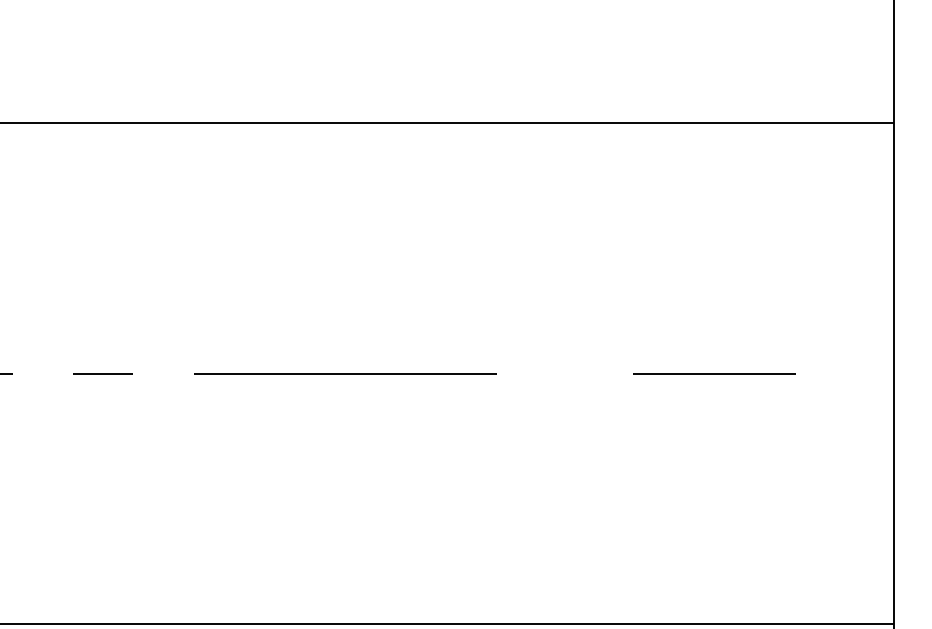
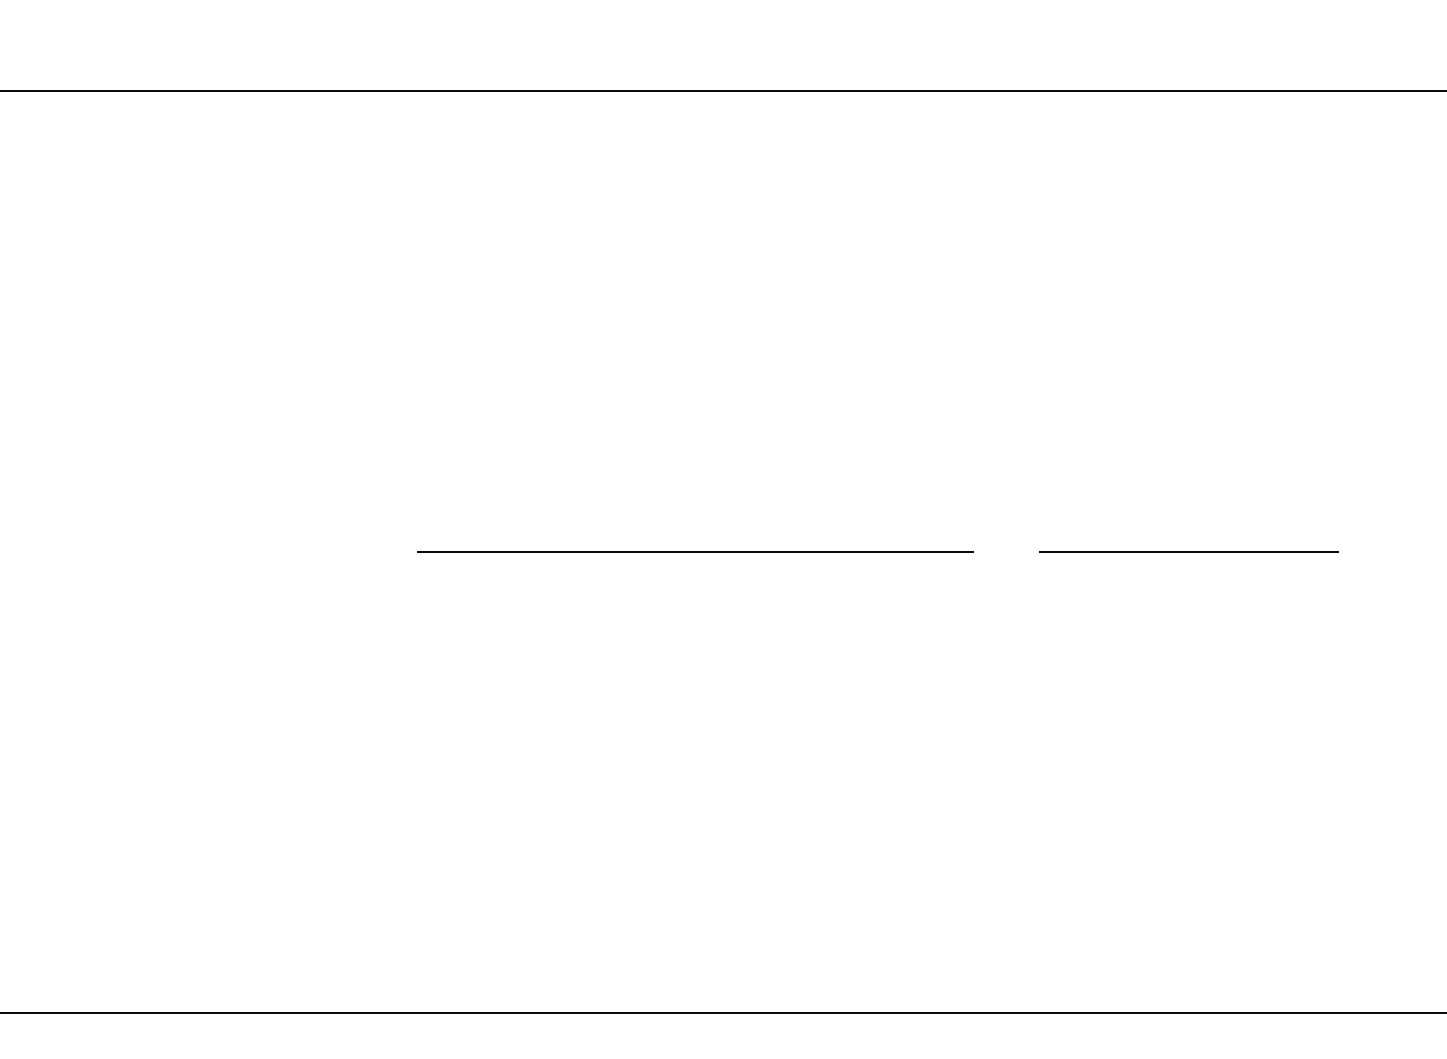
line: (102, 373) -> (62, 551), removed
line: (345, 373) -> (695, 551), moved

